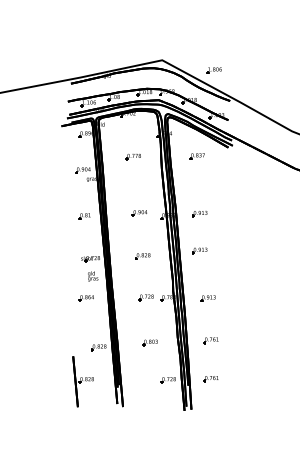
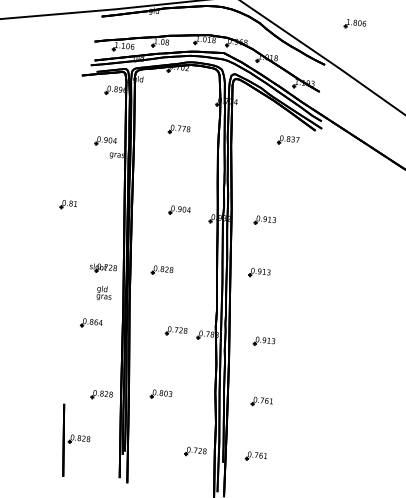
part: (213, 70) -> (354, 24), moved
part: (196, 156) -> (287, 140), moved
part: (84, 216) -> (68, 205), moved
part: (142, 256) -> (161, 270), moved
part: (149, 342) -> (160, 394), moved

